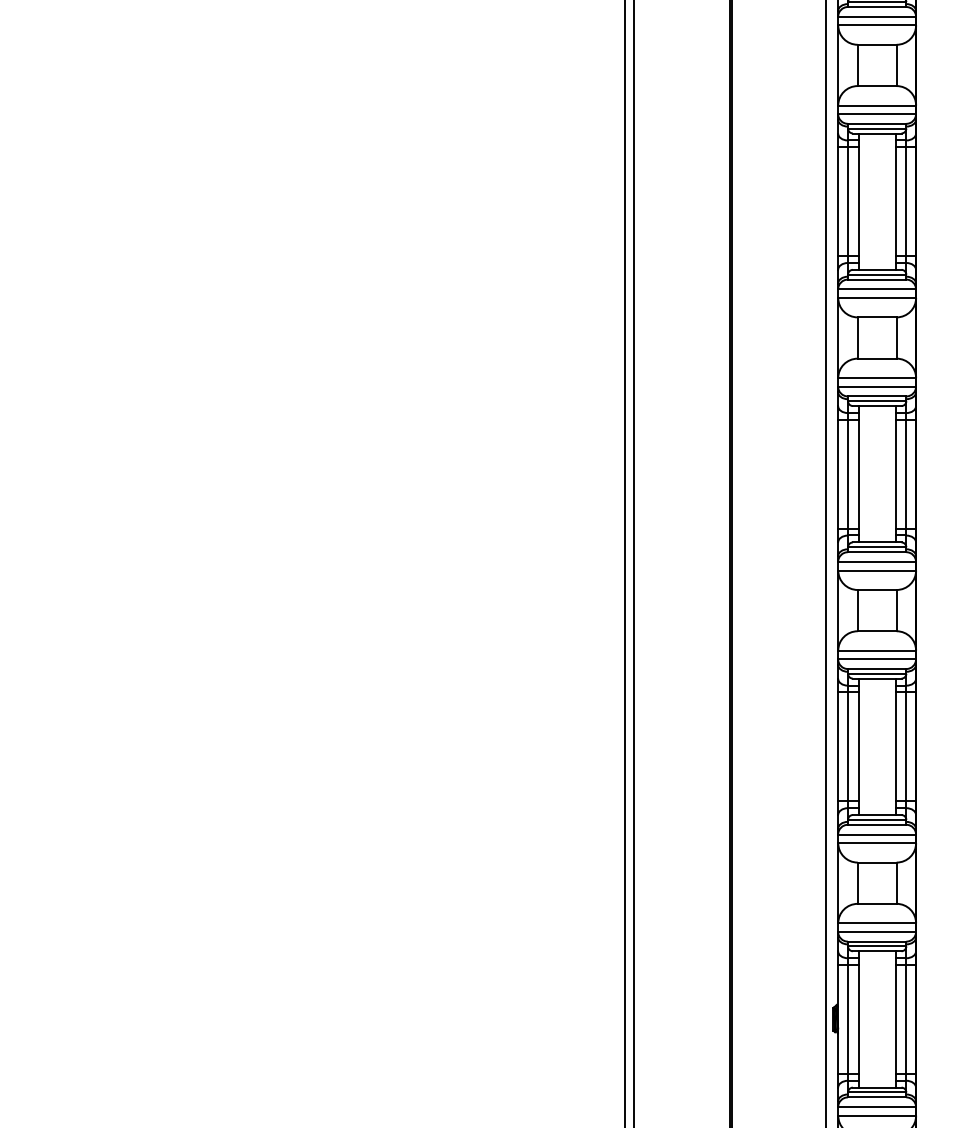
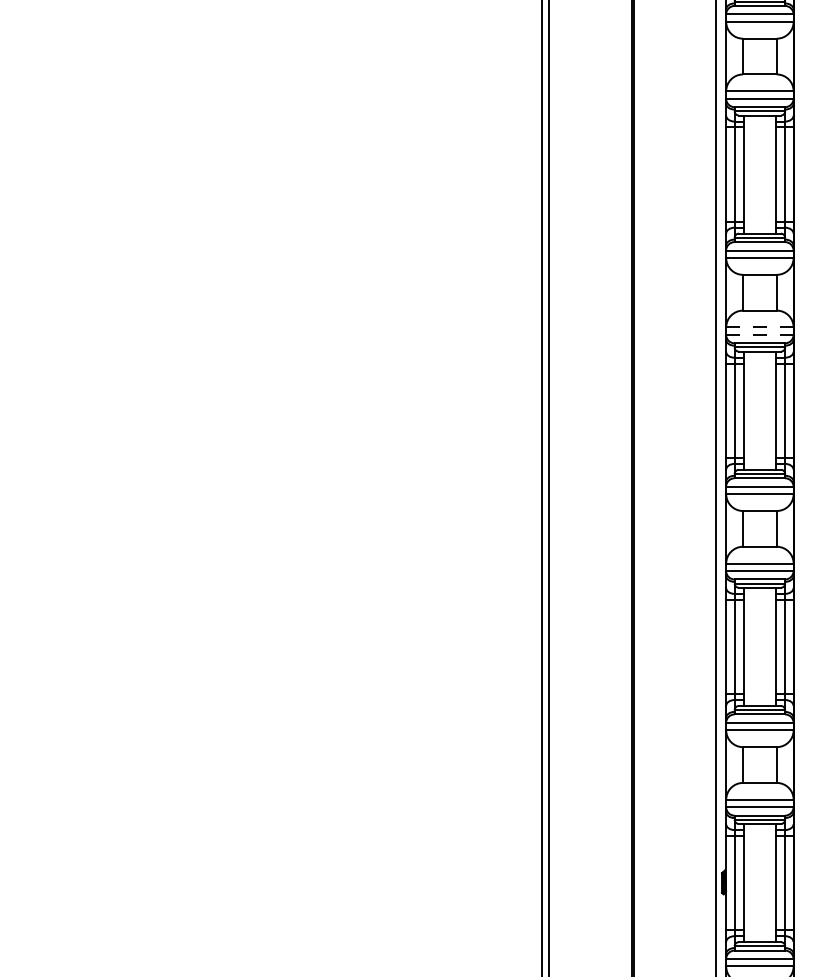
line: (876, 378) -> (759, 327), solid -> dashed
line: (876, 386) -> (759, 334), solid -> dashed

